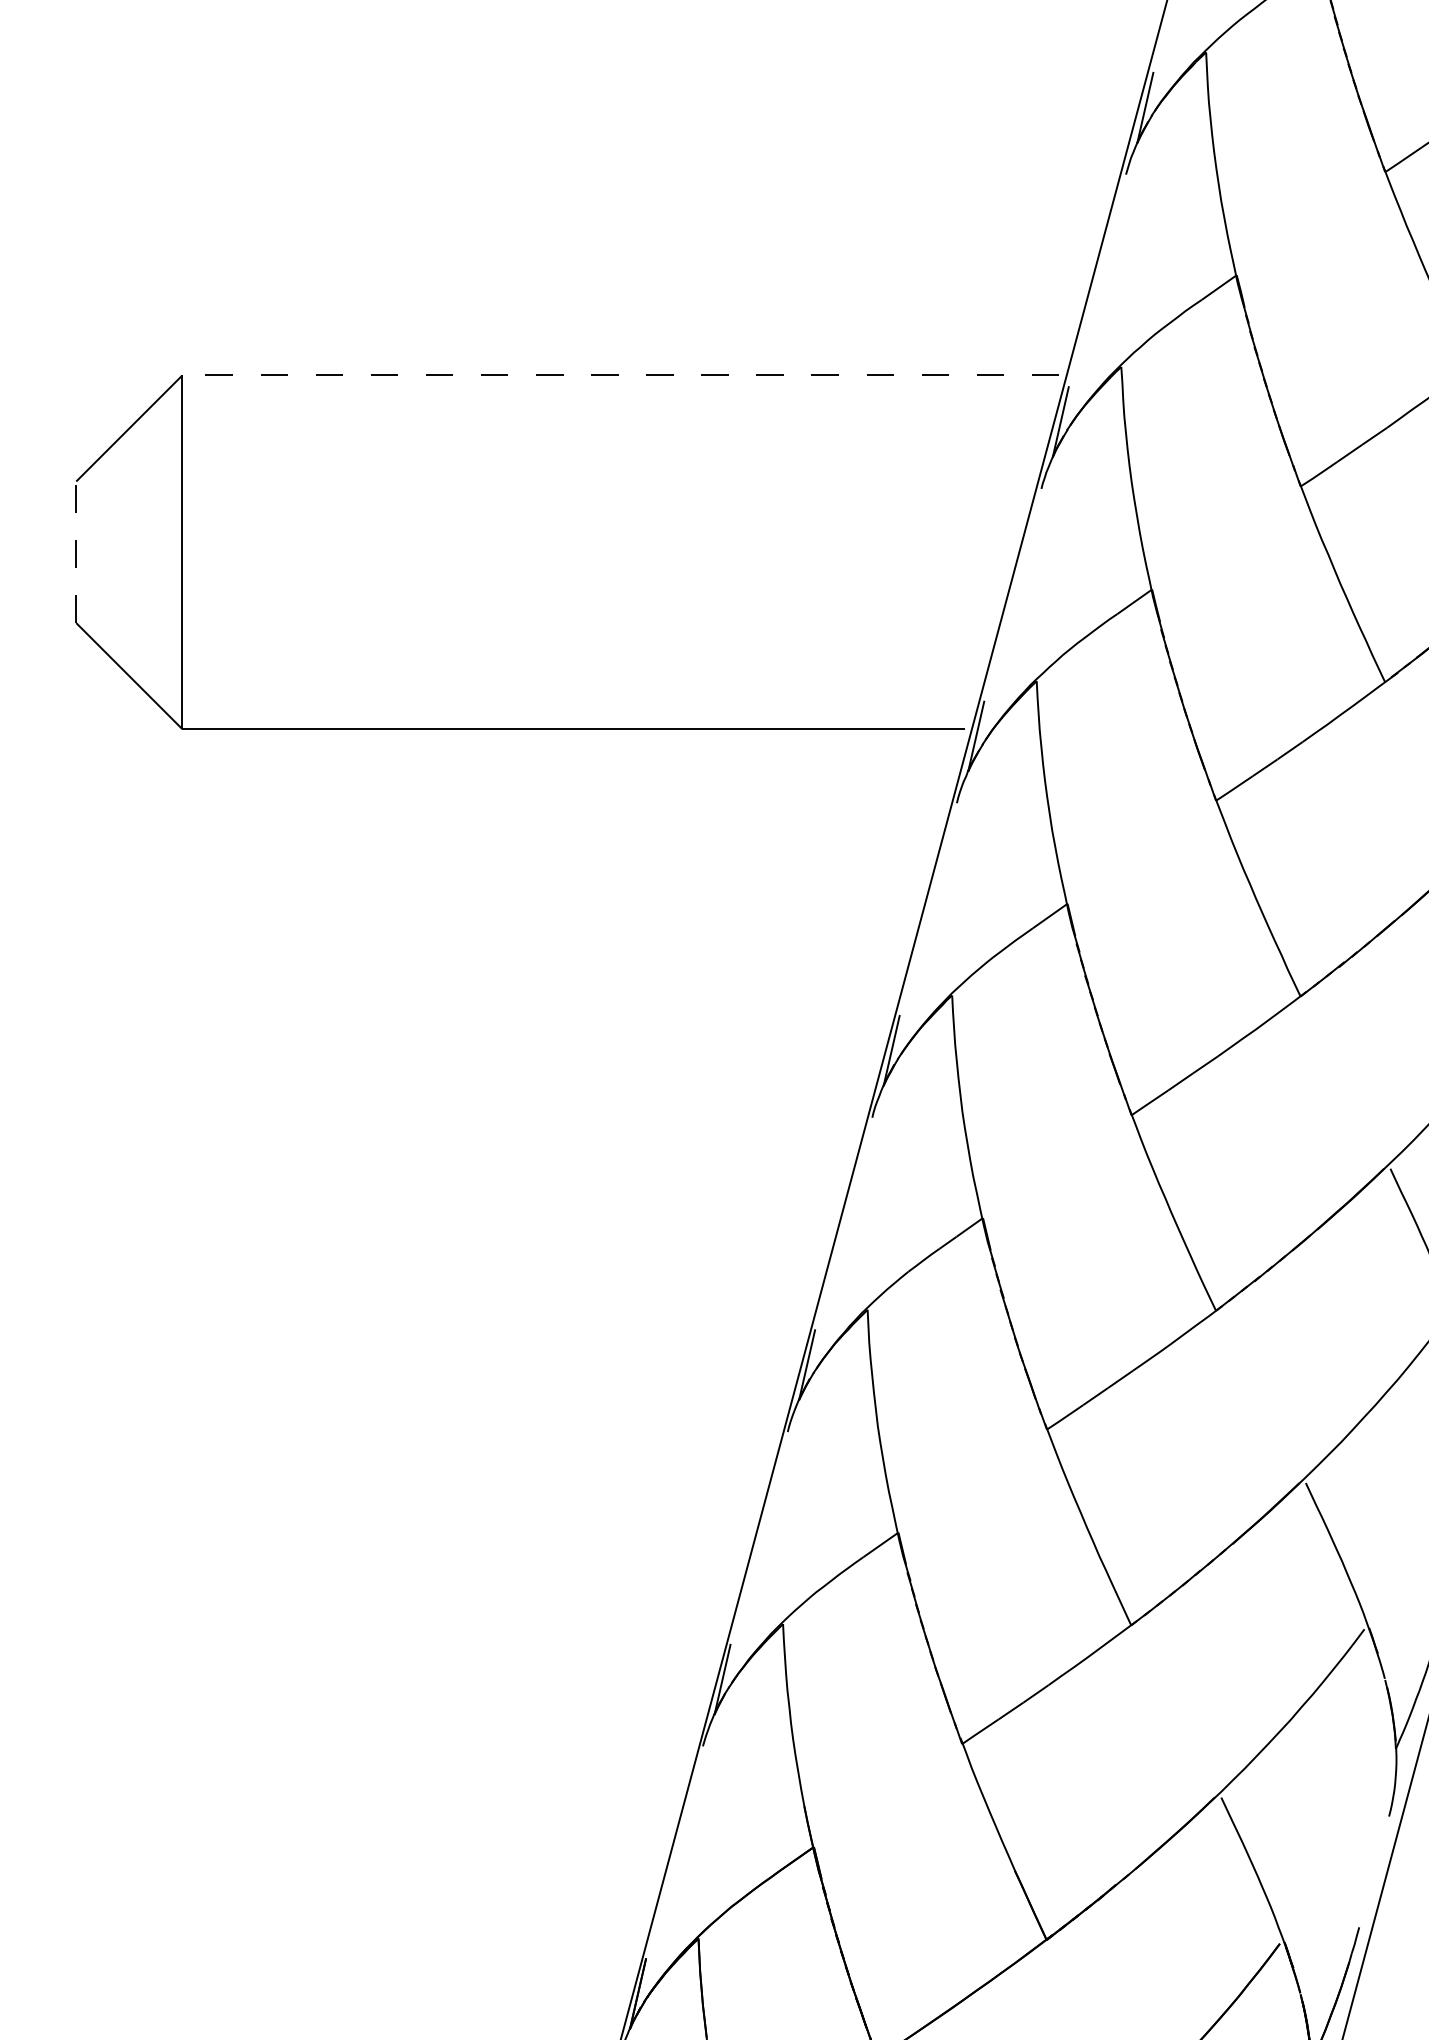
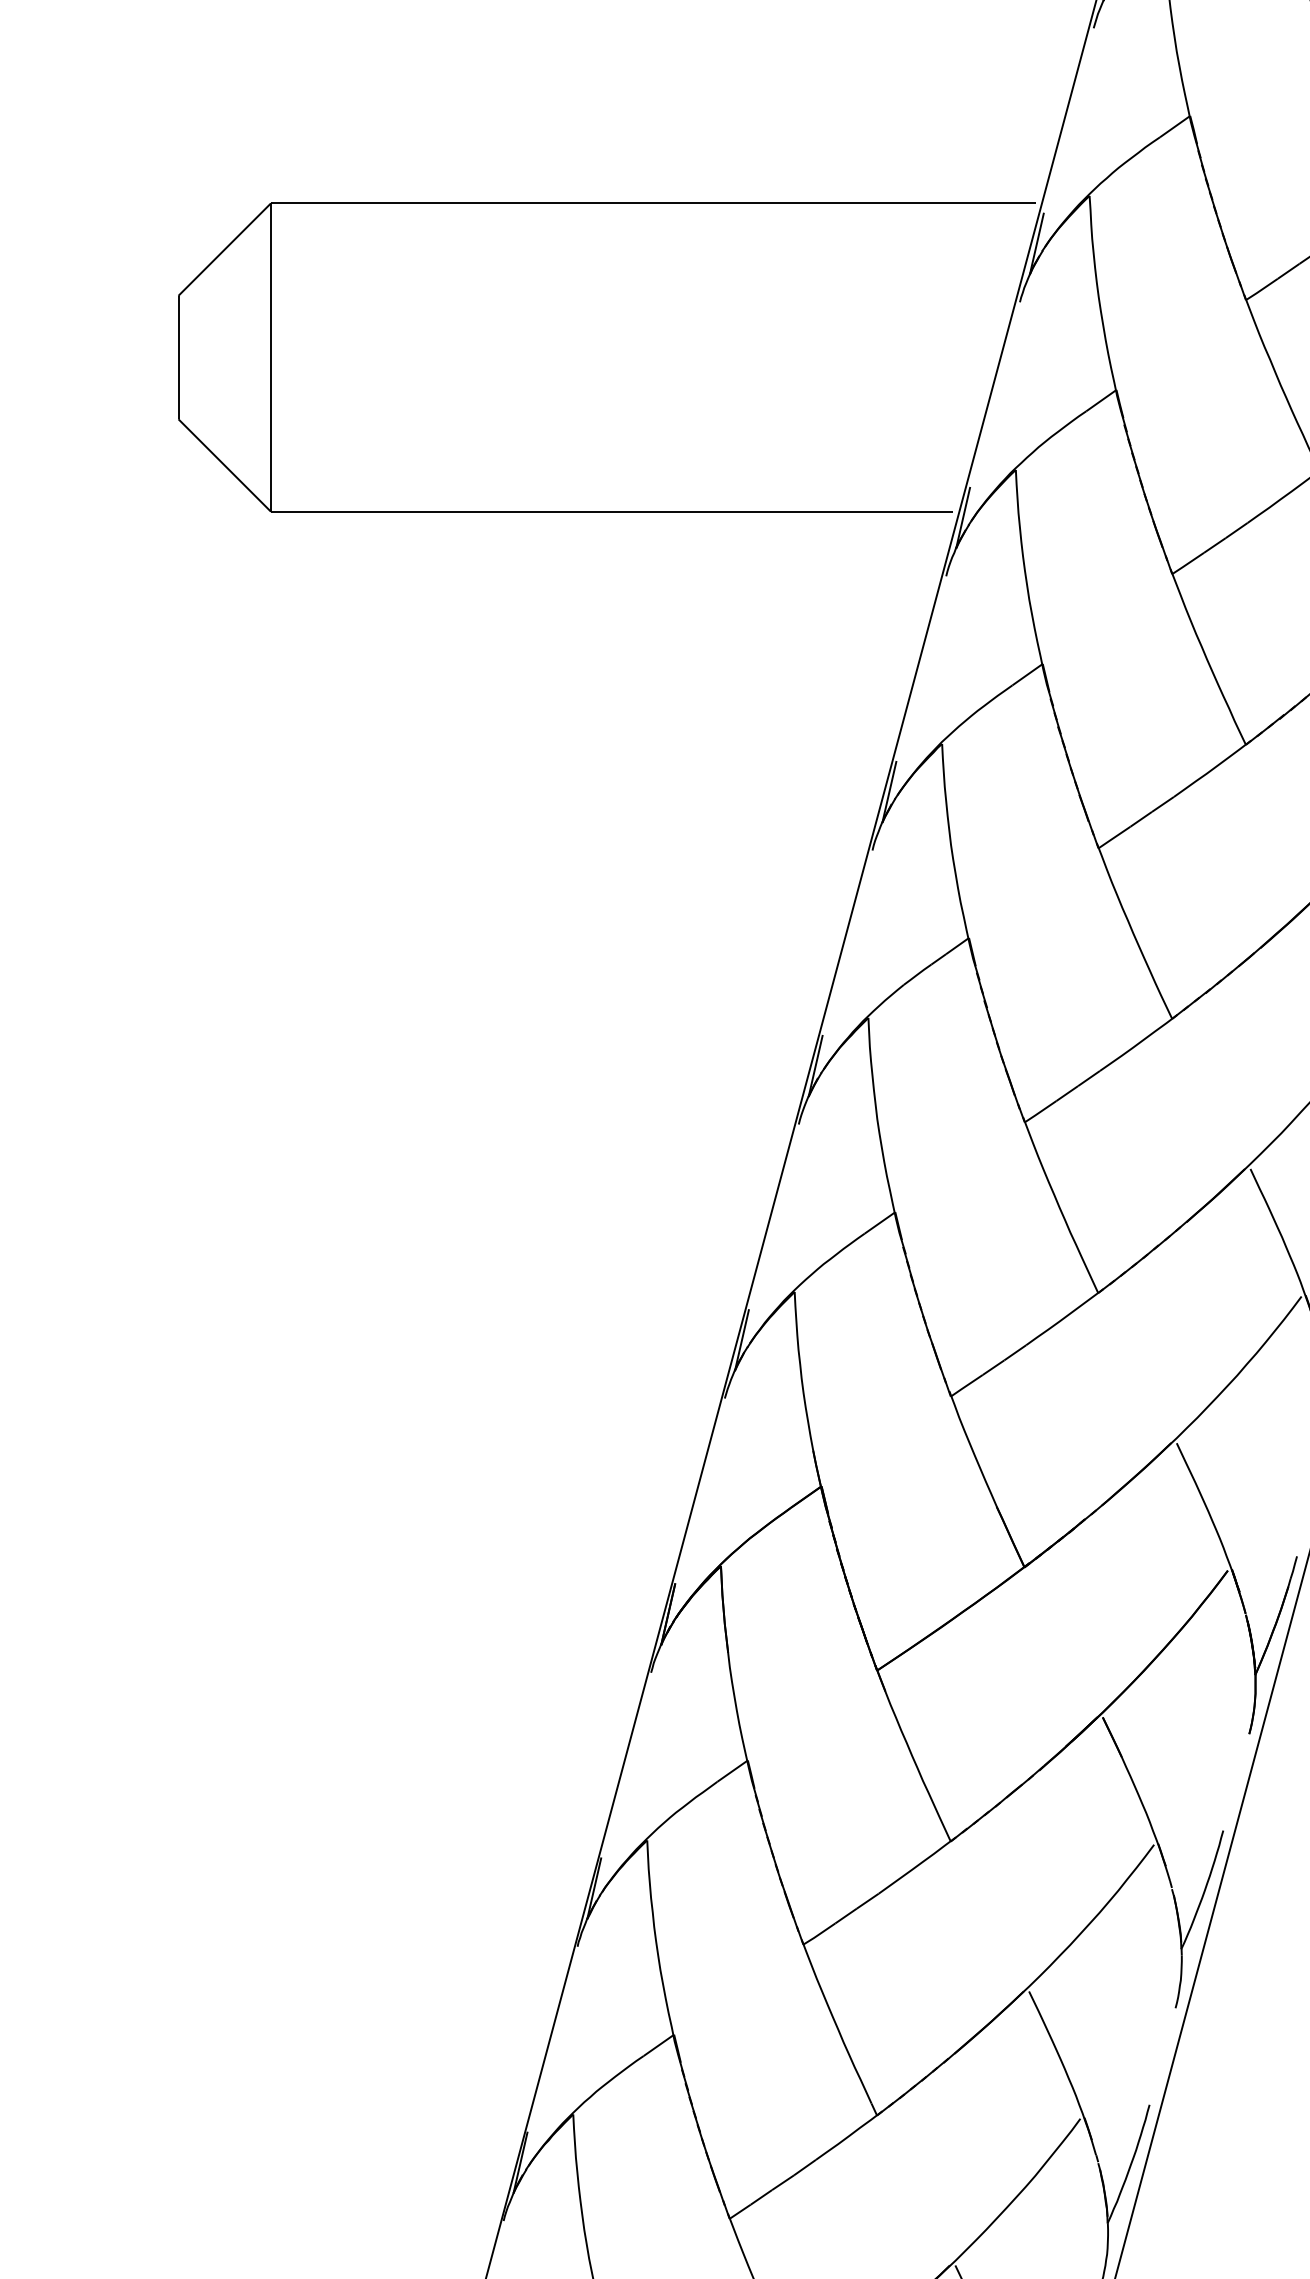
line: (619, 375) -> (652, 203), dashed -> solid
line: (76, 552) -> (178, 357), dashed -> solid

